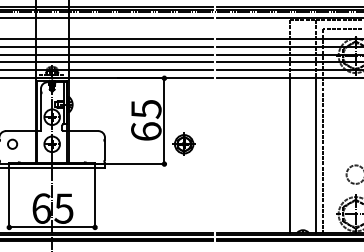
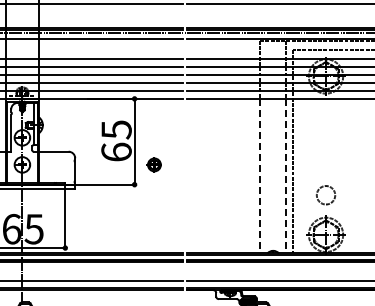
part: (184, 143) -> (154, 164), size x0.7
line: (290, 155) -> (260, 176), solid -> dashed
line: (316, 155) -> (286, 176), solid -> dashed

